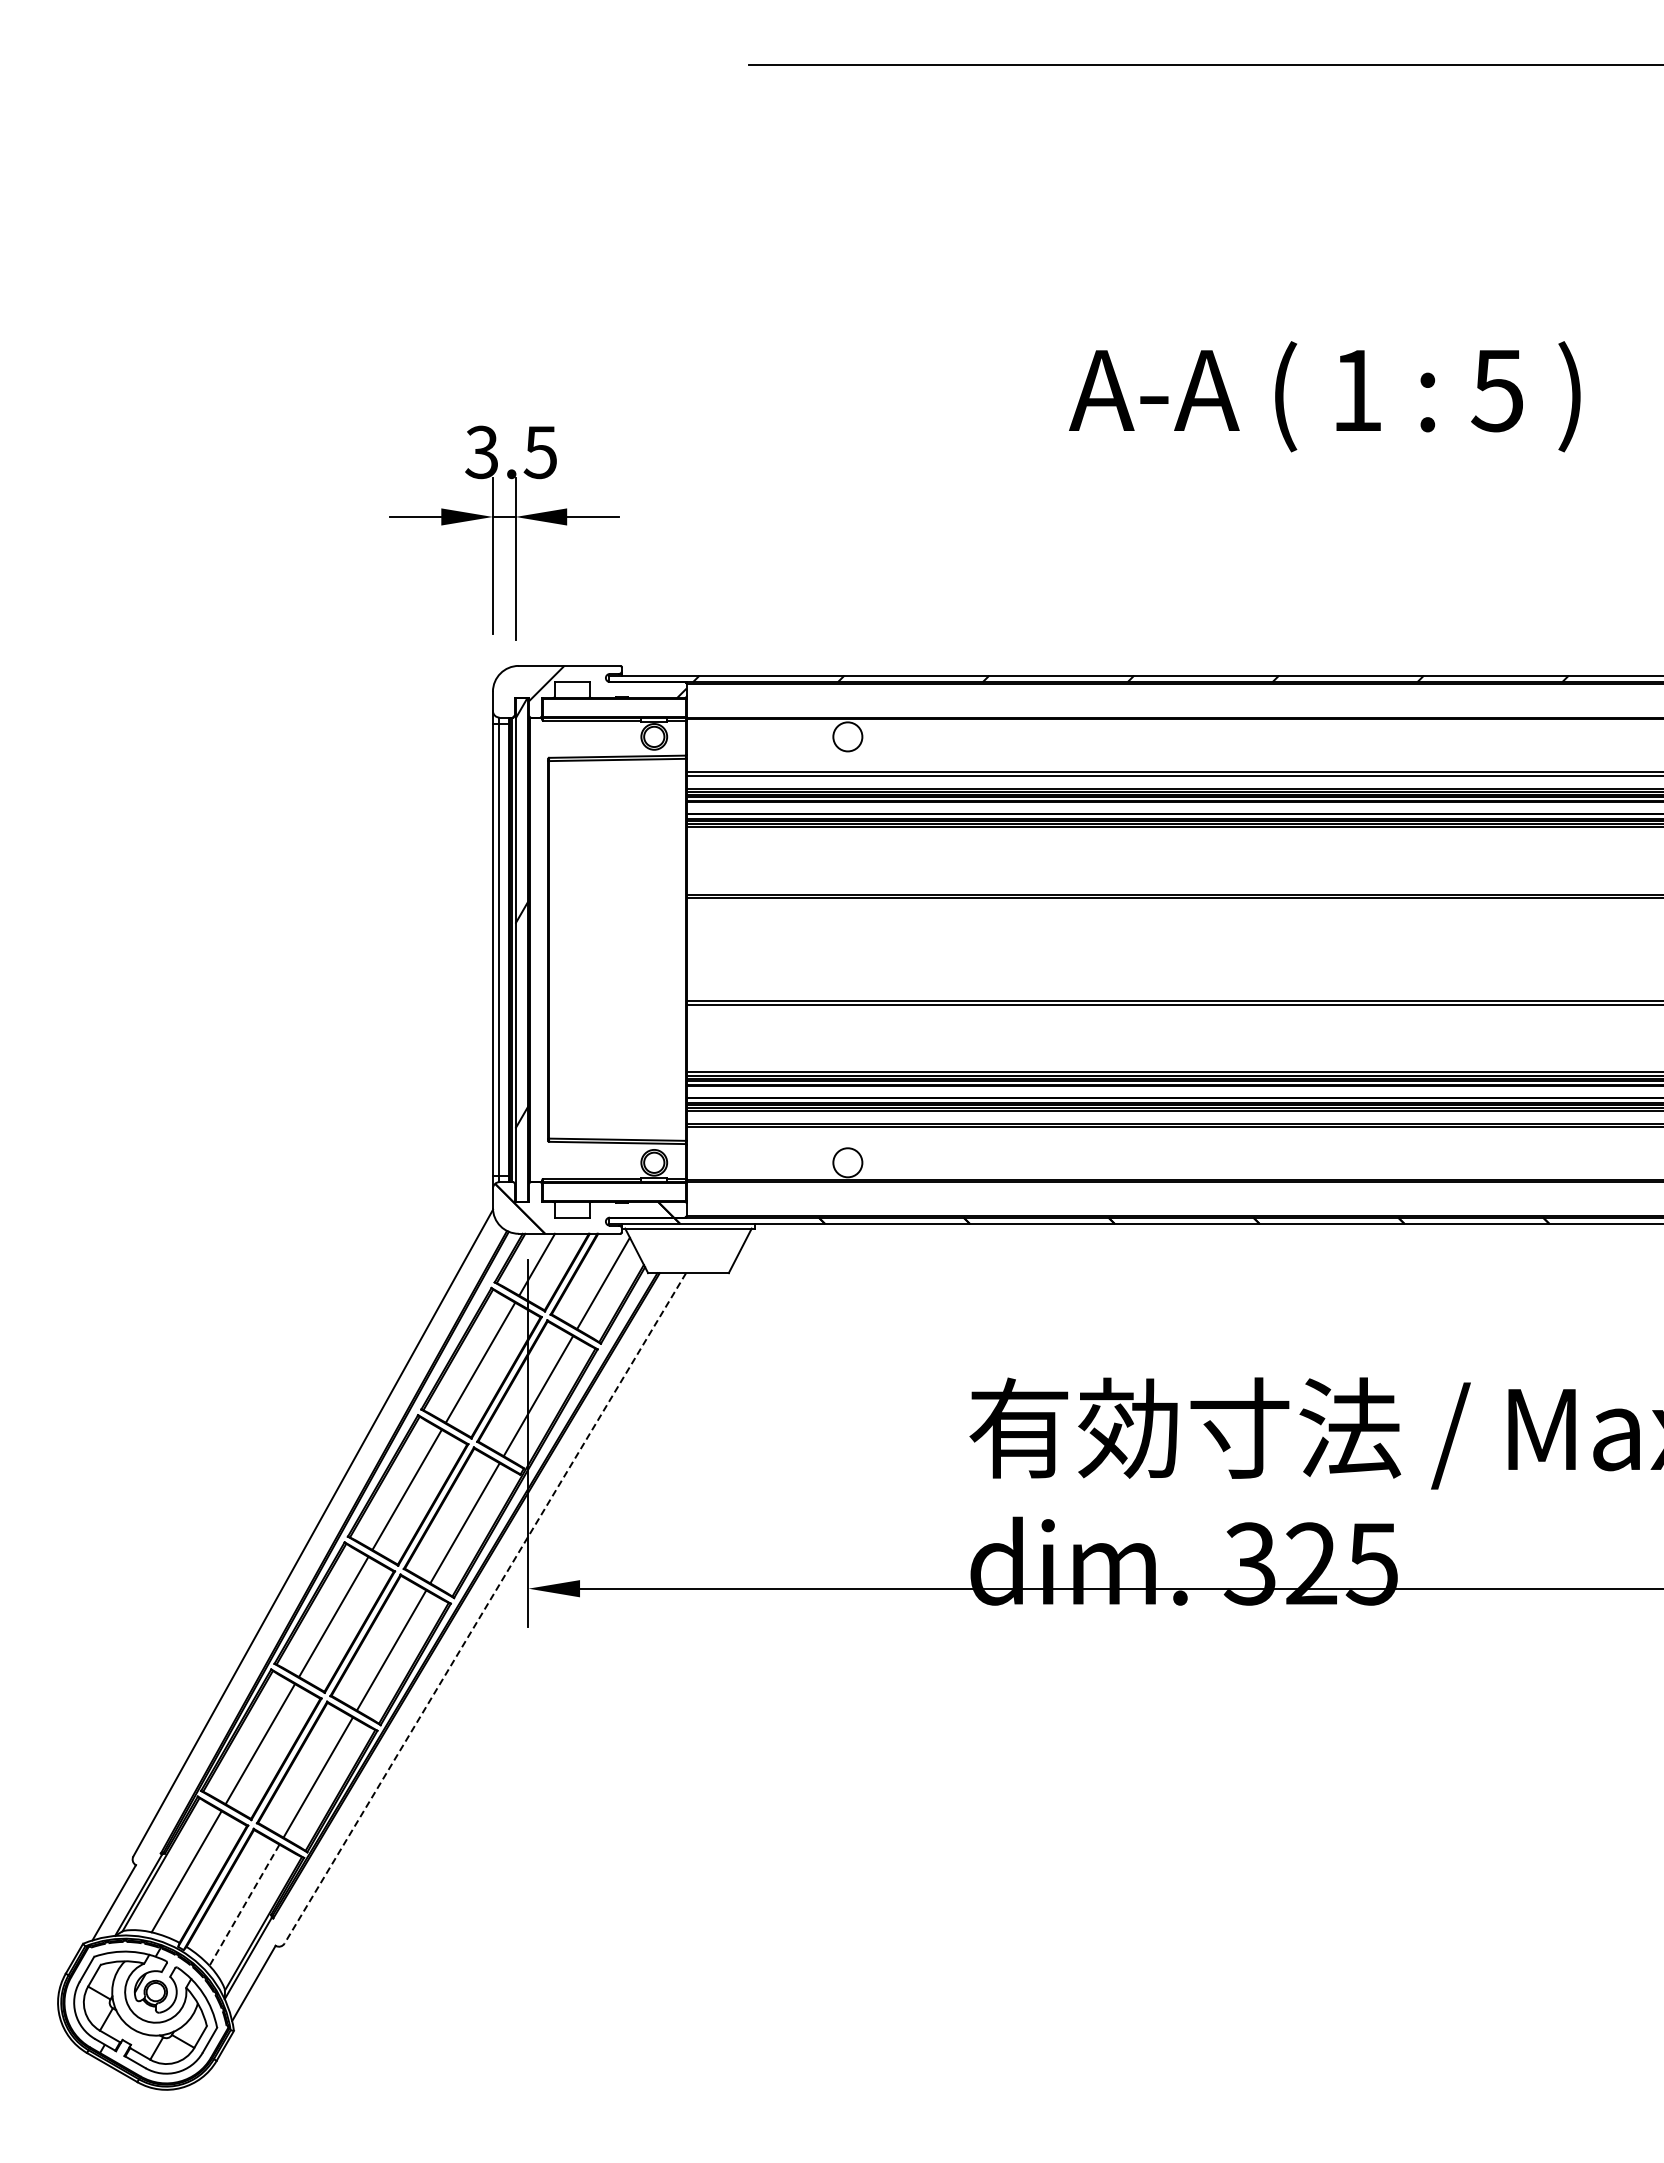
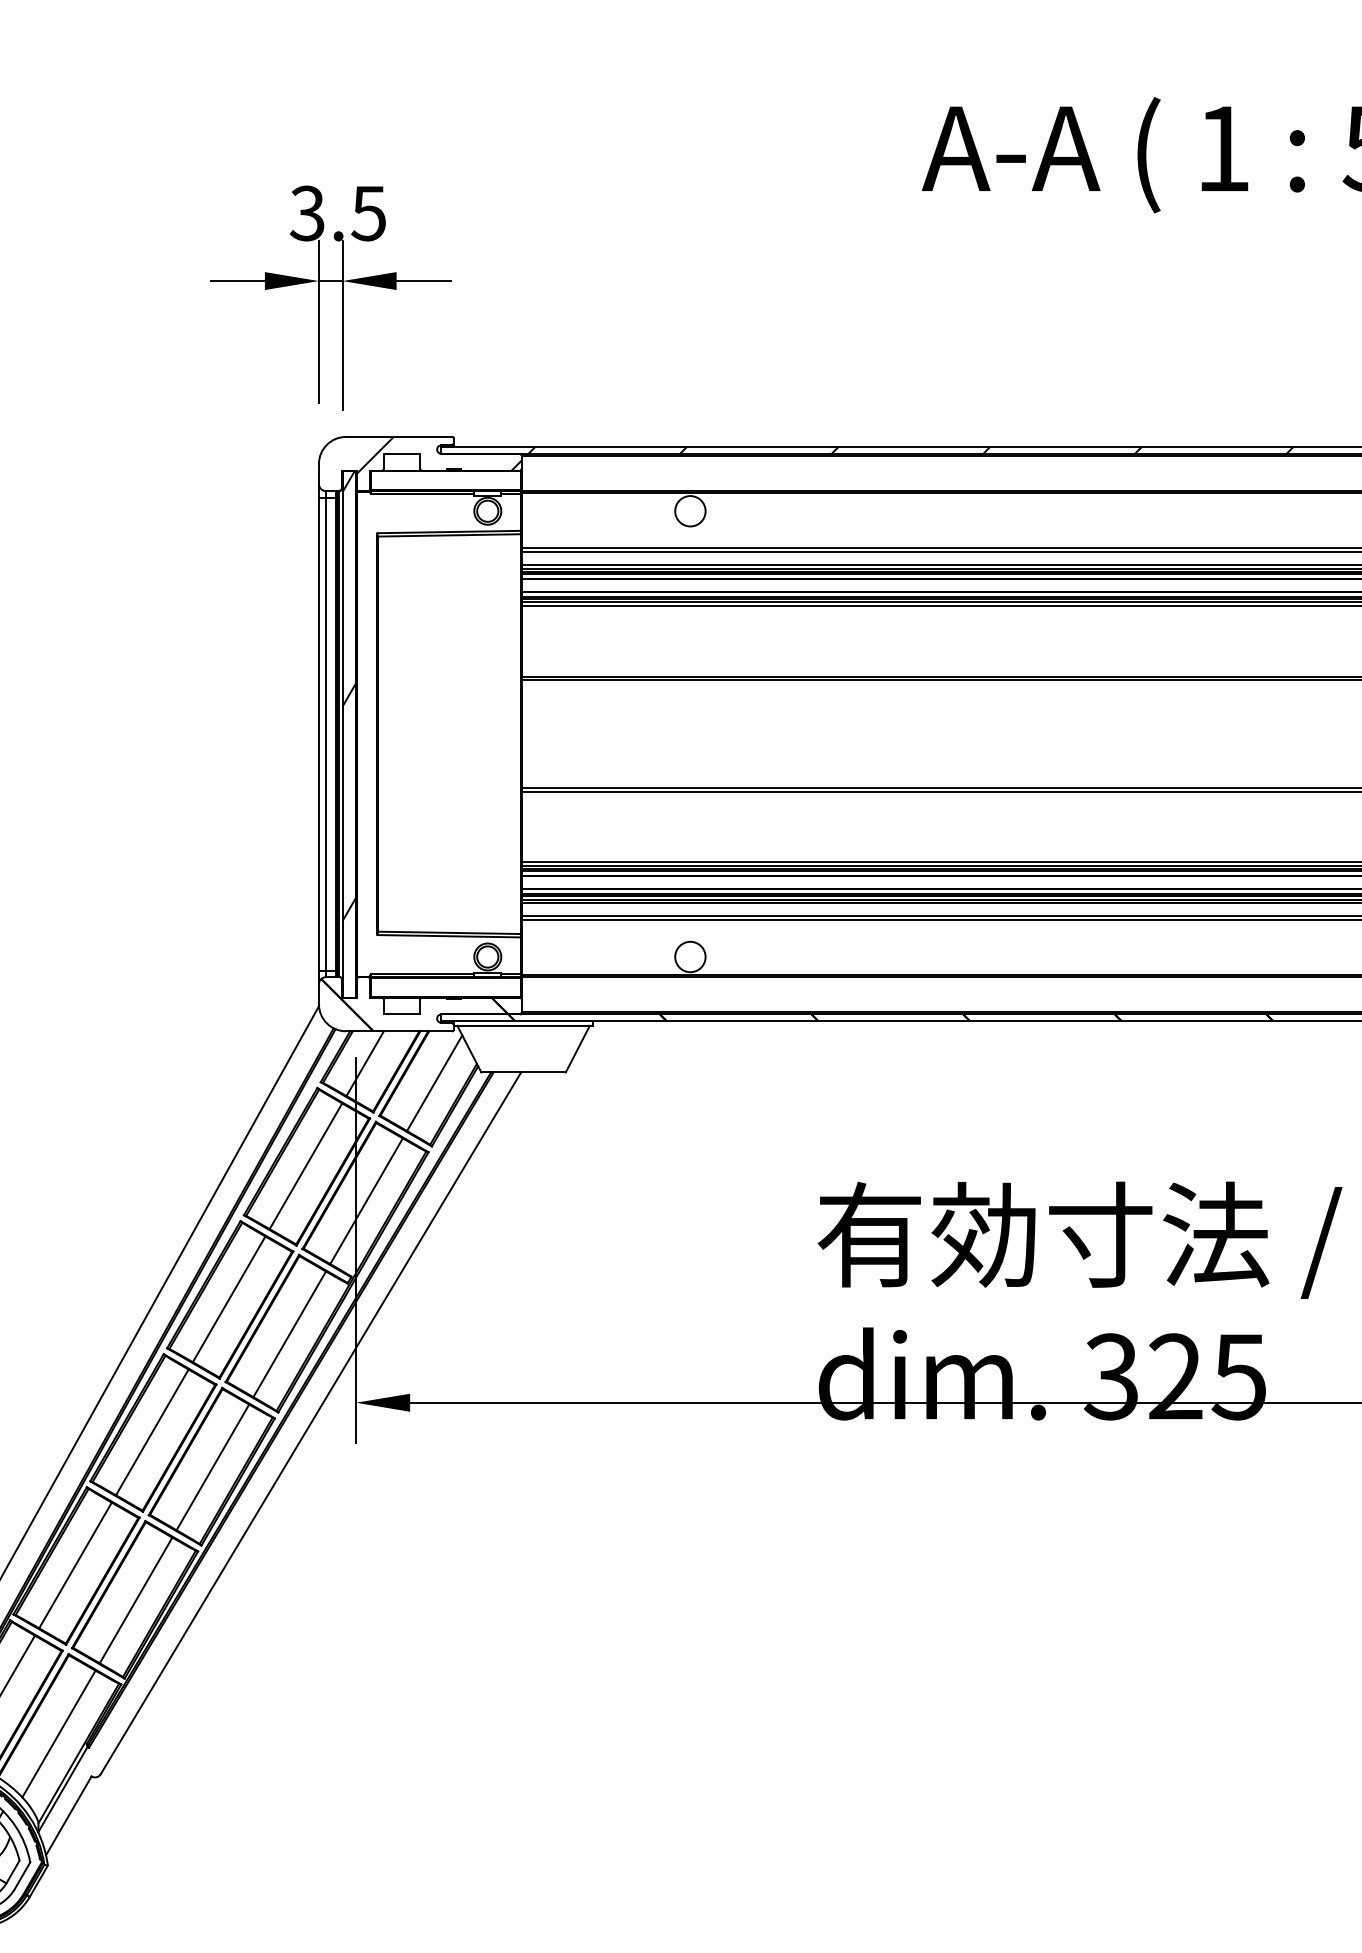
line: (485, 1608) -> (311, 1423), dashed -> solid
line: (244, 1905) -> (58, 1734), dashed -> solid

